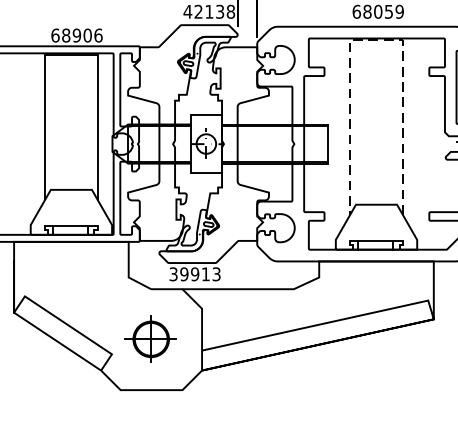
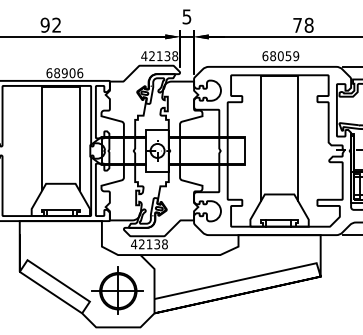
line: (376, 40) -> (279, 76), dashed -> solid
text: (195, 274) -> (149, 244), 39913 -> 42138
part: (150, 338) -> (117, 290), size x1.43

